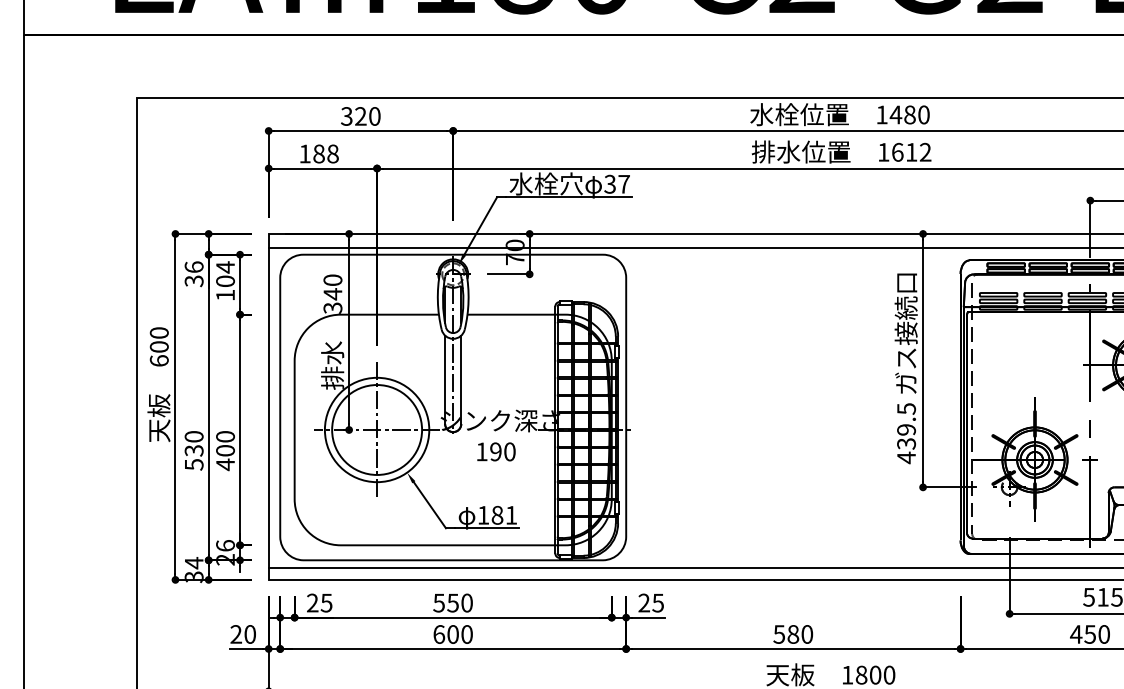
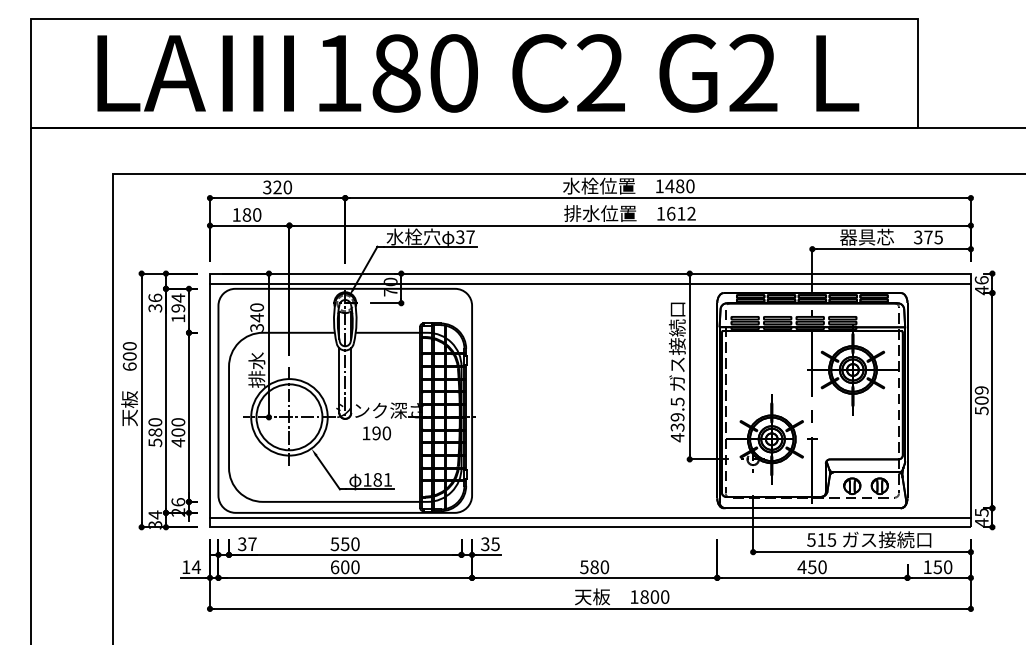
text: (333, 153) -> (257, 214), 188 -> 180
text: (225, 281) -> (178, 308), 104 -> 194
text: (194, 450) -> (155, 432), 530 -> 580
text: (319, 603) -> (247, 544), 25 -> 37
text: (644, 603) -> (485, 544), 25 -> 35
text: (243, 634) -> (191, 567), 20 -> 14

